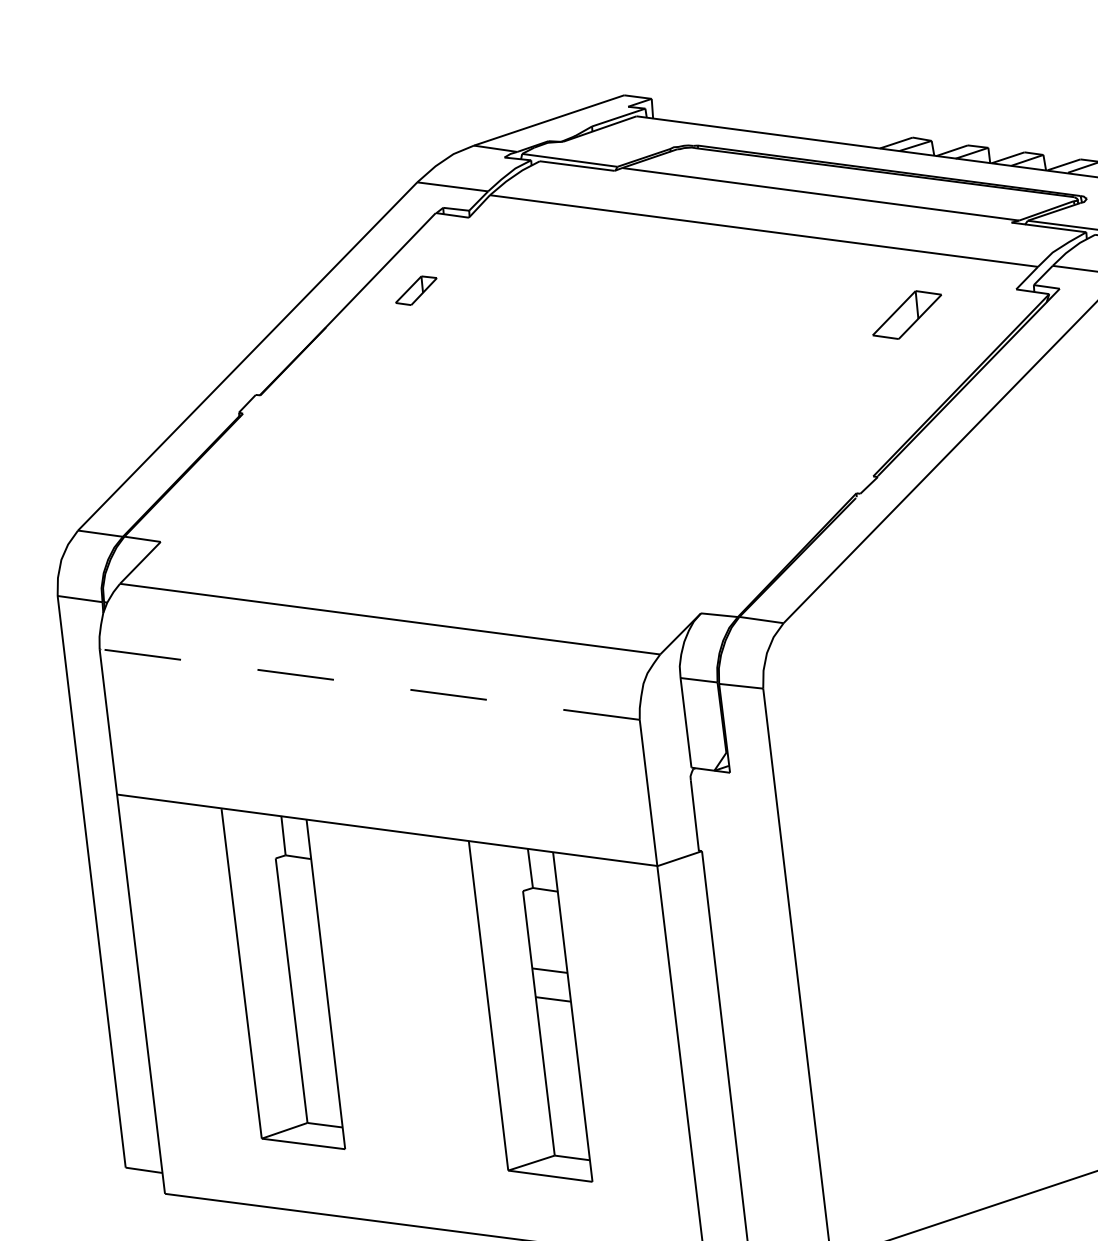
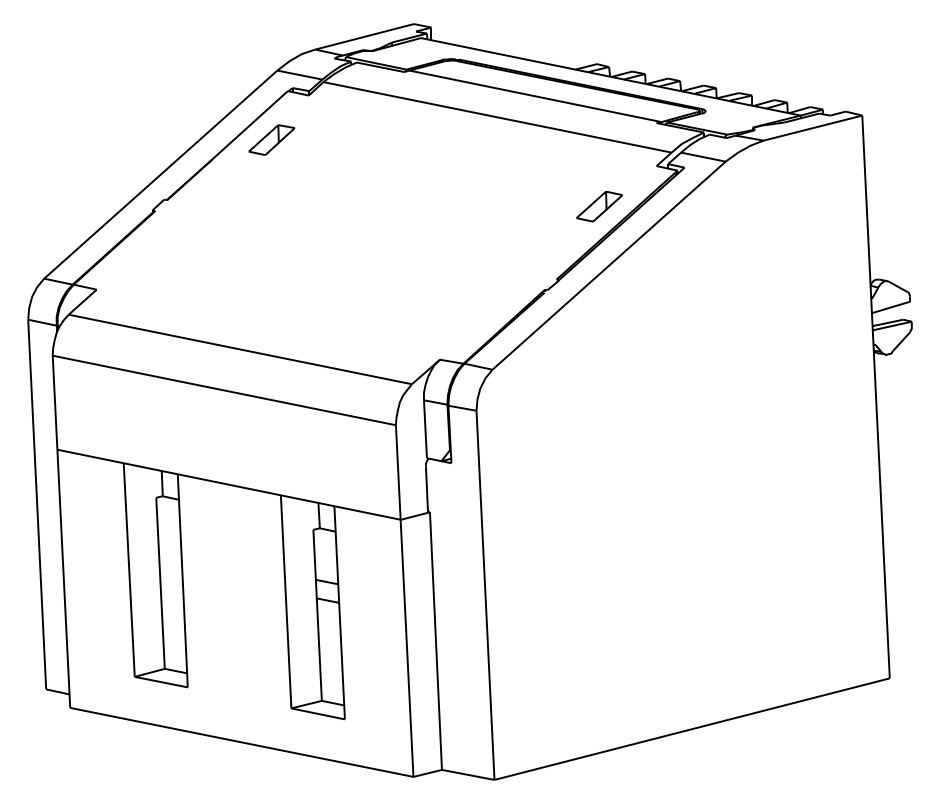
part: (415, 289) -> (271, 139), size x1.67
part: (907, 314) -> (599, 206), moved
line: (368, 684) -> (223, 390), dashed -> solid

